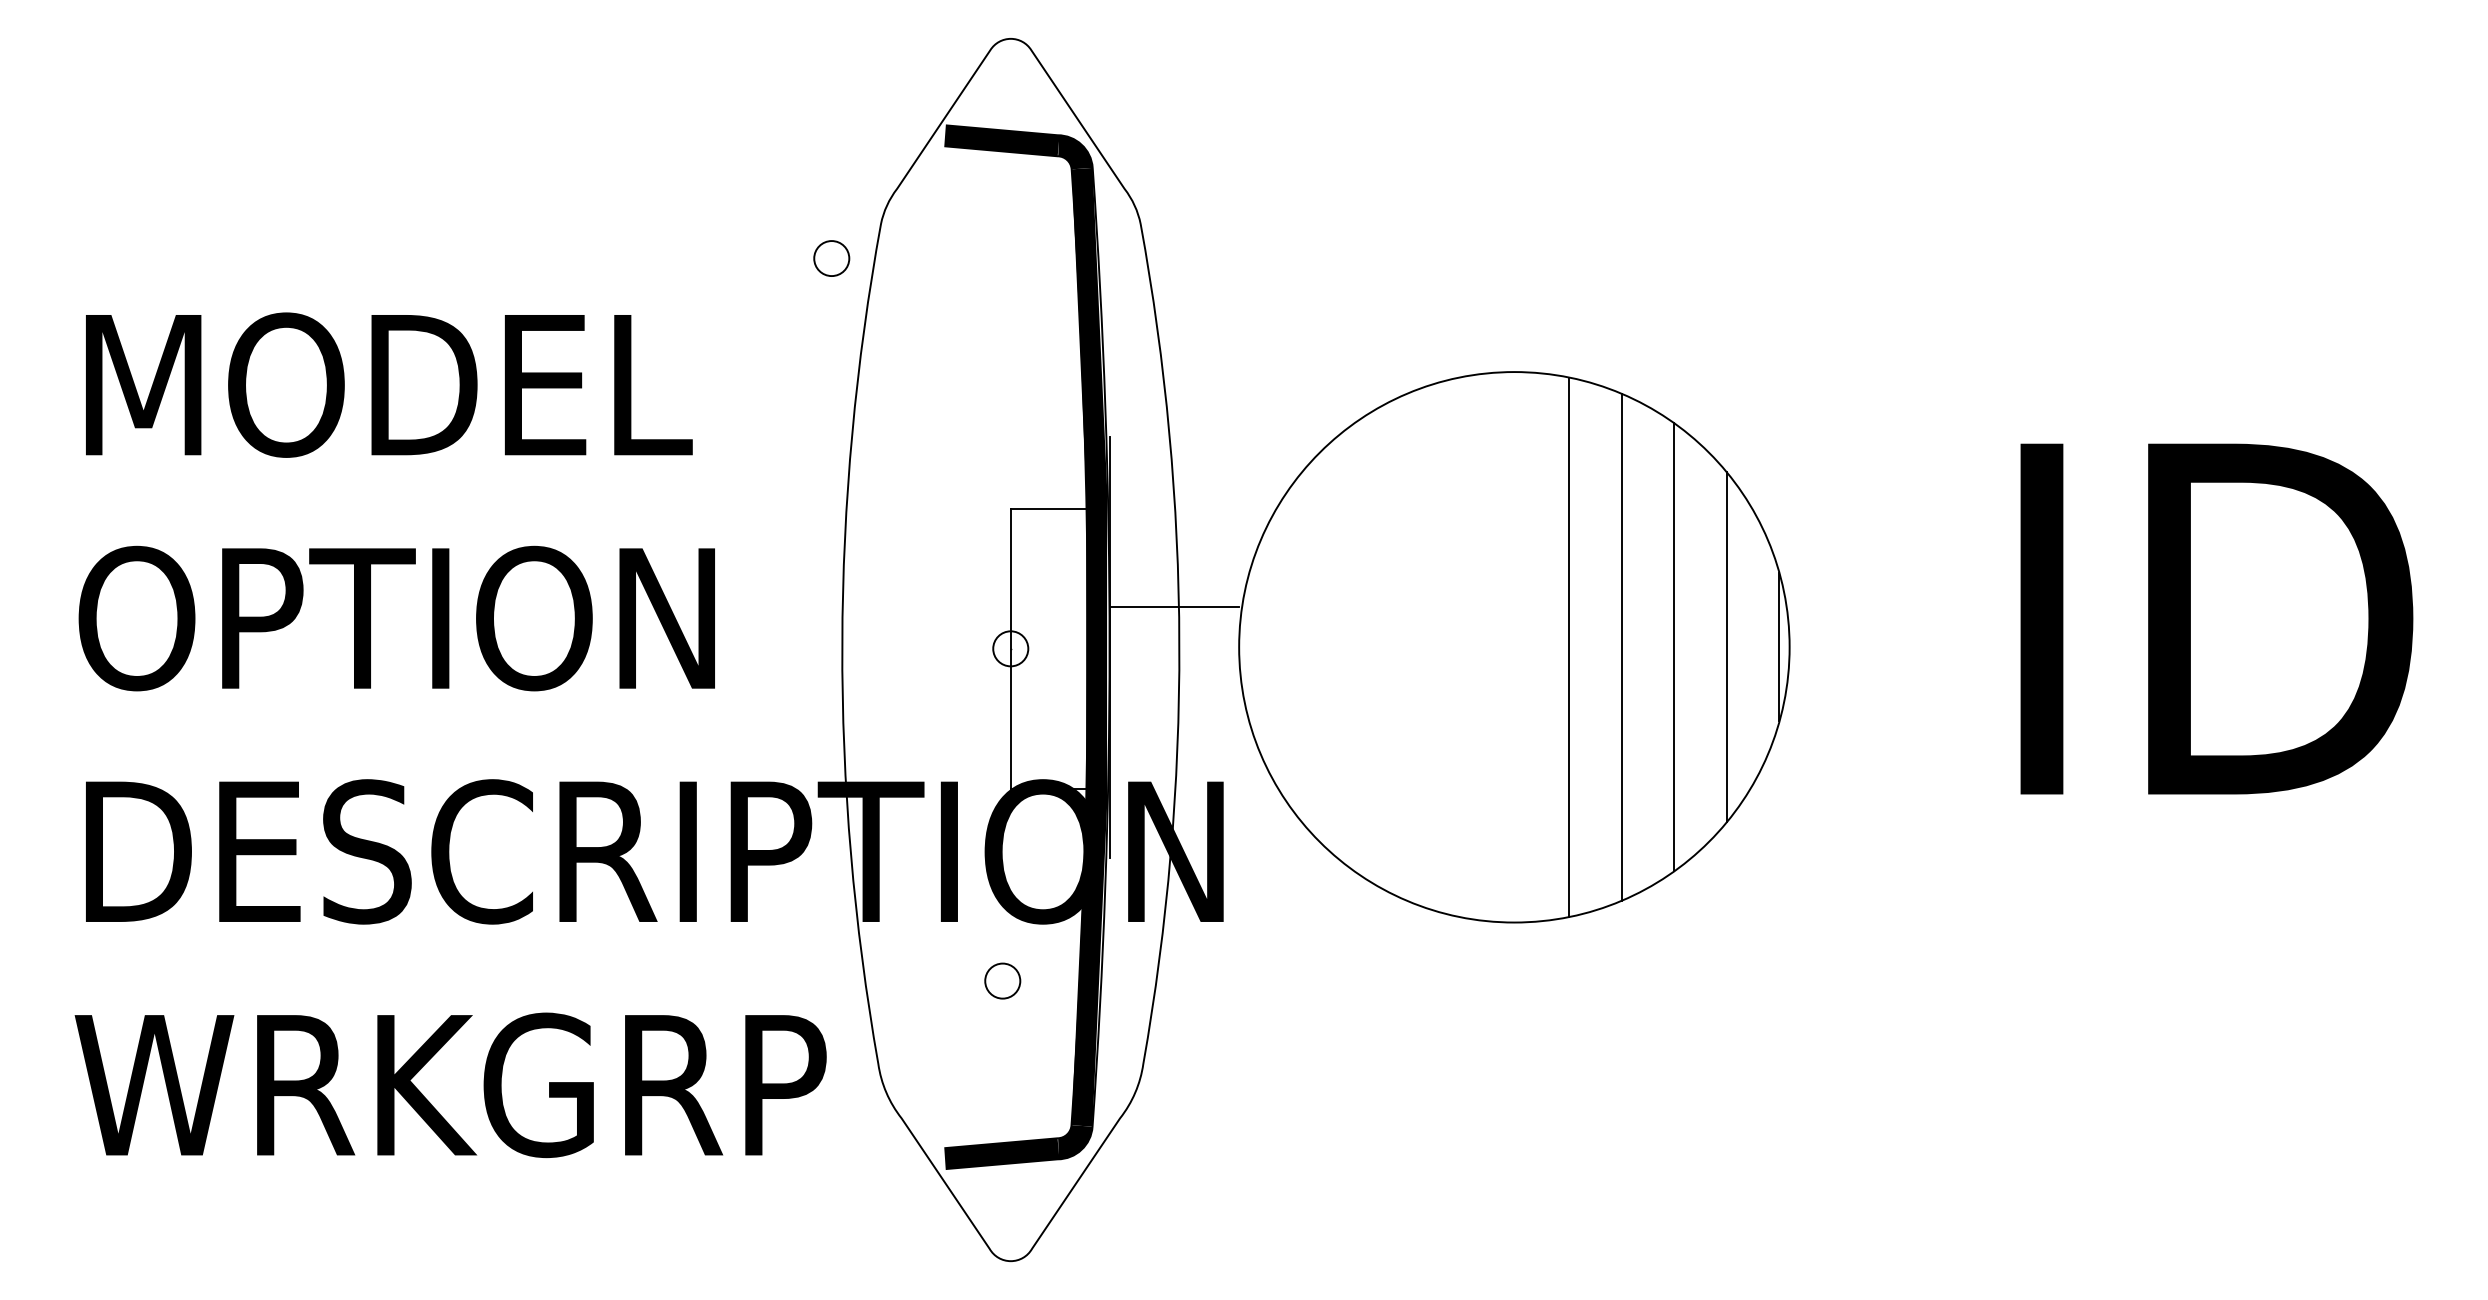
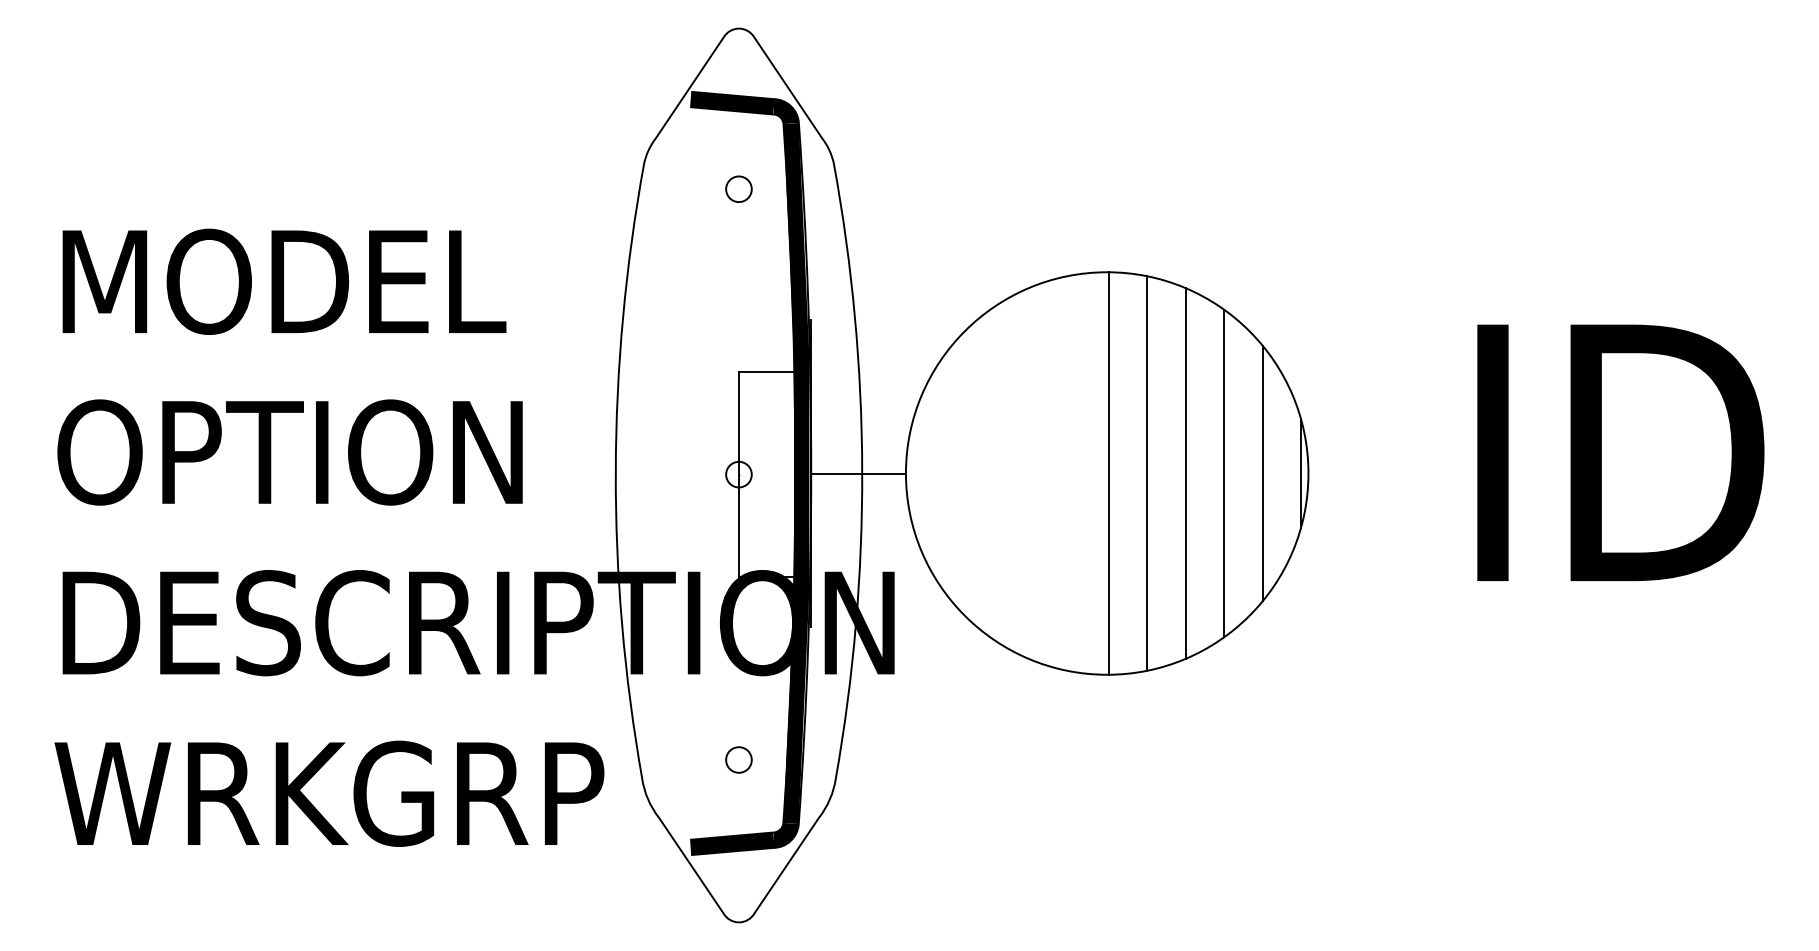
part: (831, 258) -> (738, 189), moved
line: (1174, 607) -> (858, 473), moved
line: (1516, 647) -> (1108, 473), added
part: (1002, 980) -> (738, 759), moved

